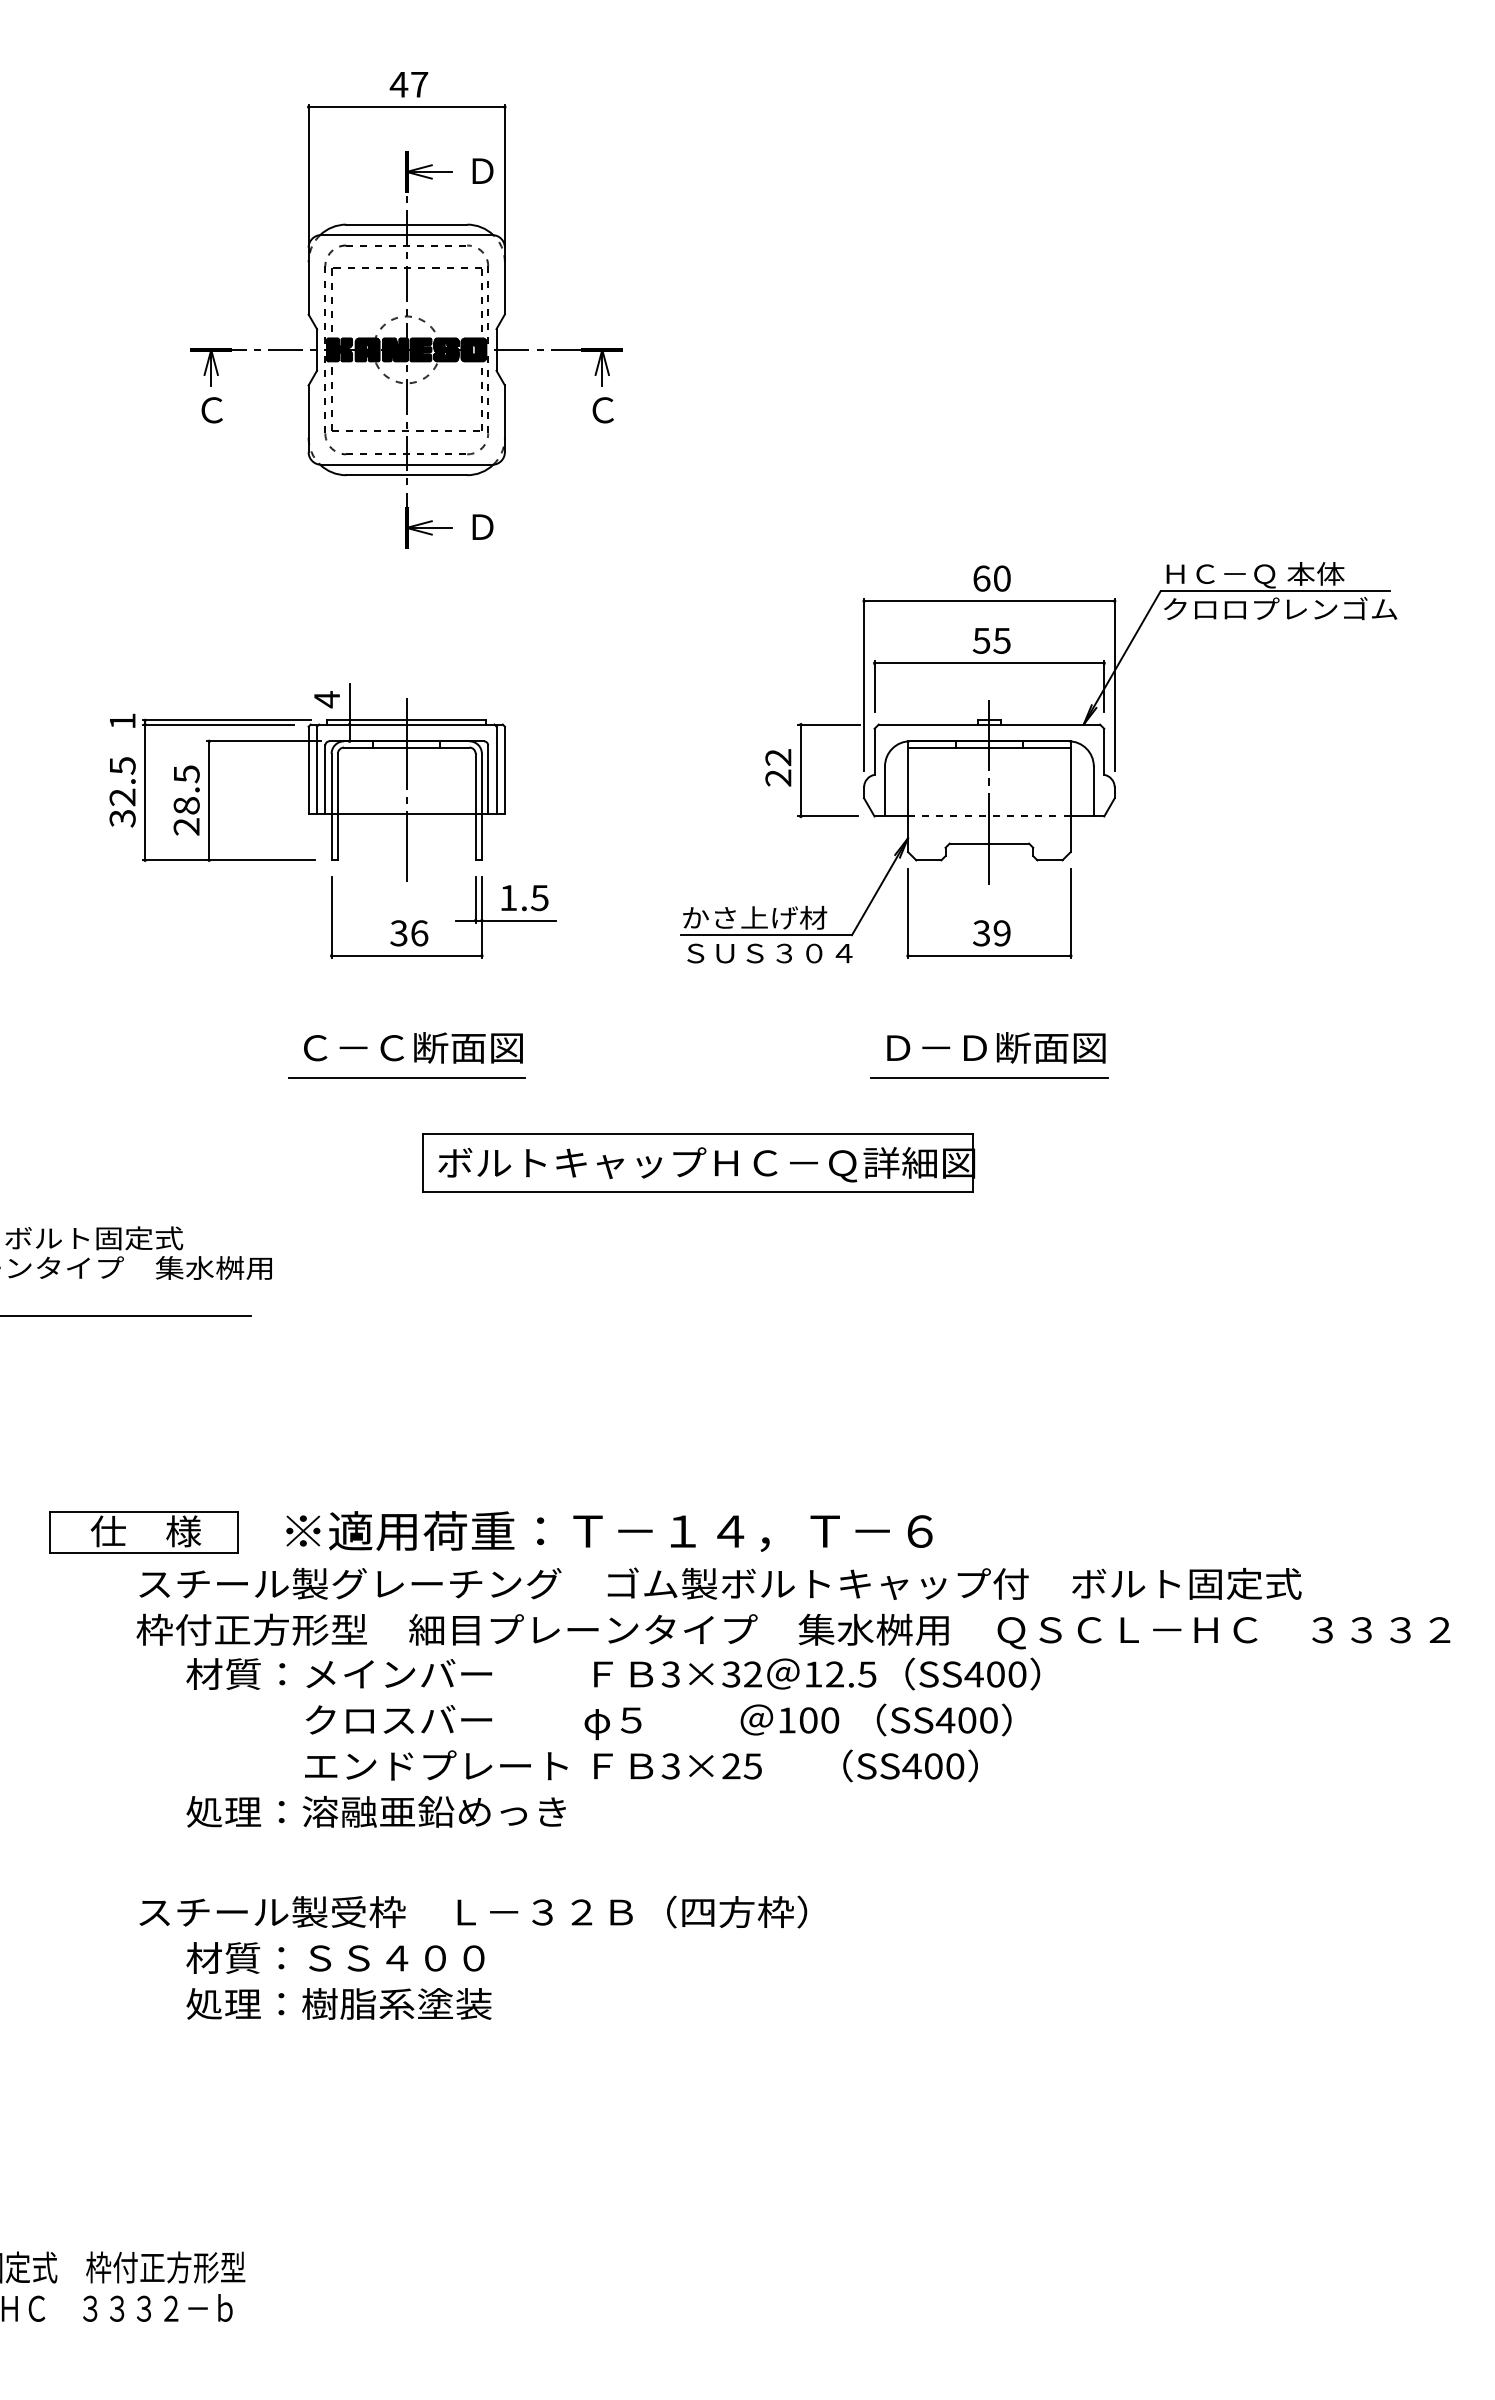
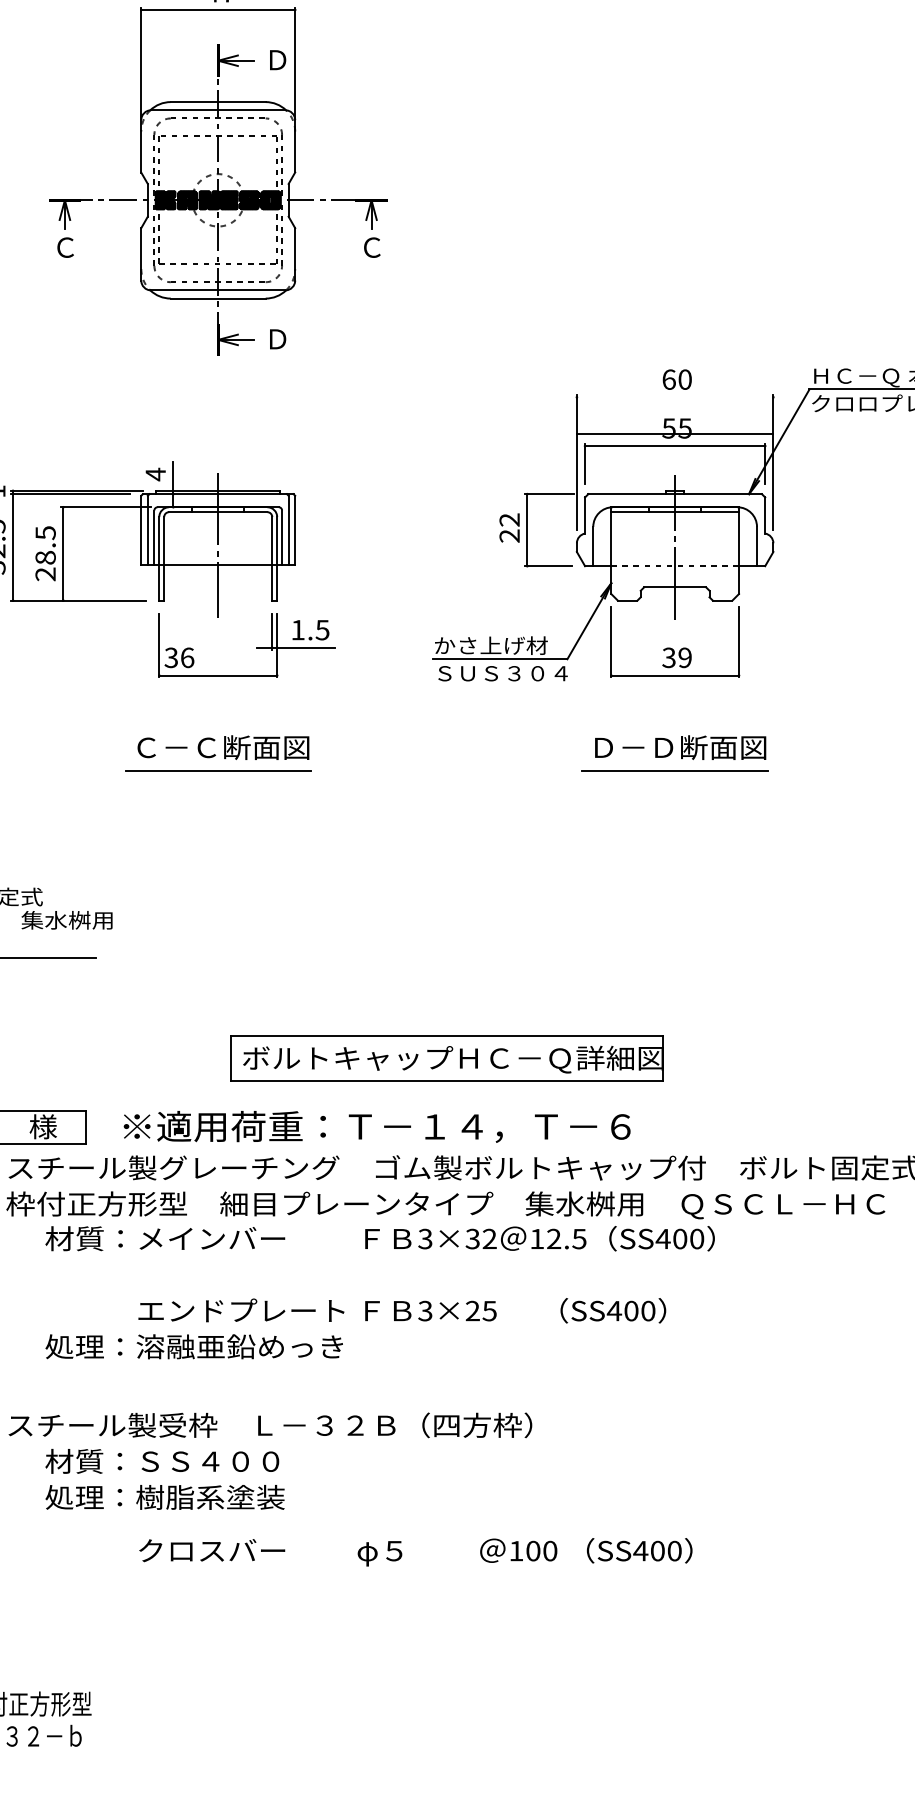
line: (989, 601) -> (675, 434), moved
text: (409, 933) -> (179, 657), moved
part: (698, 1162) -> (447, 1057), moved
text: (658, 1721) -> (415, 1551), moved

